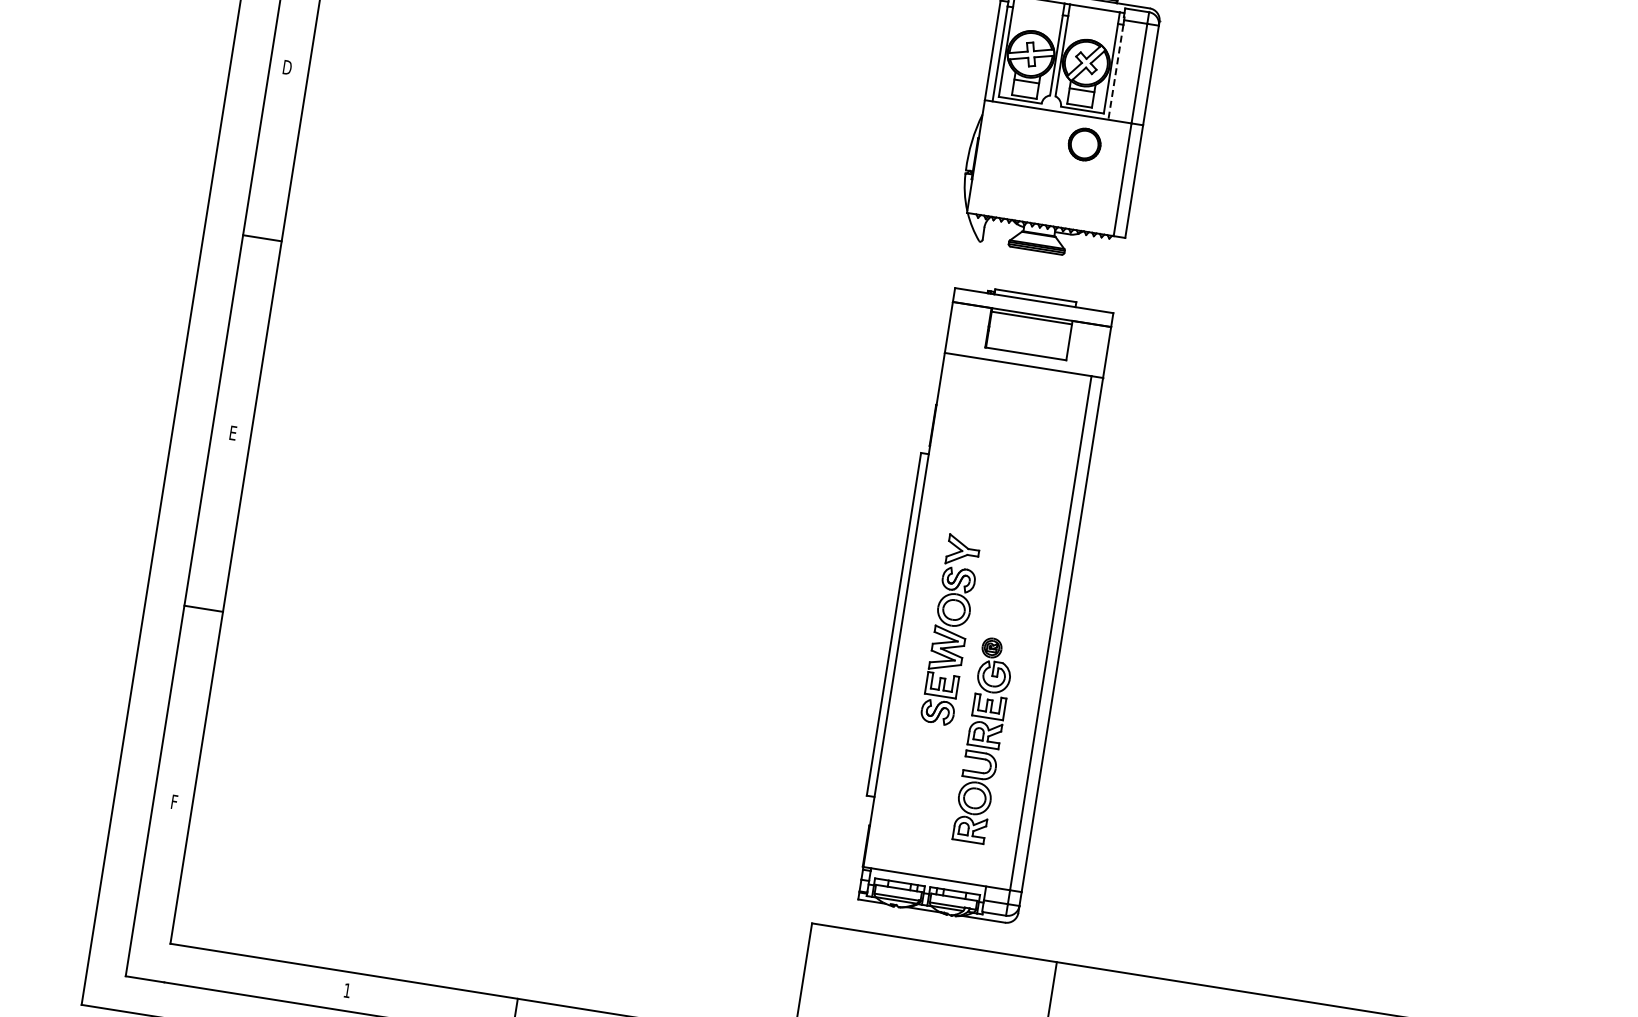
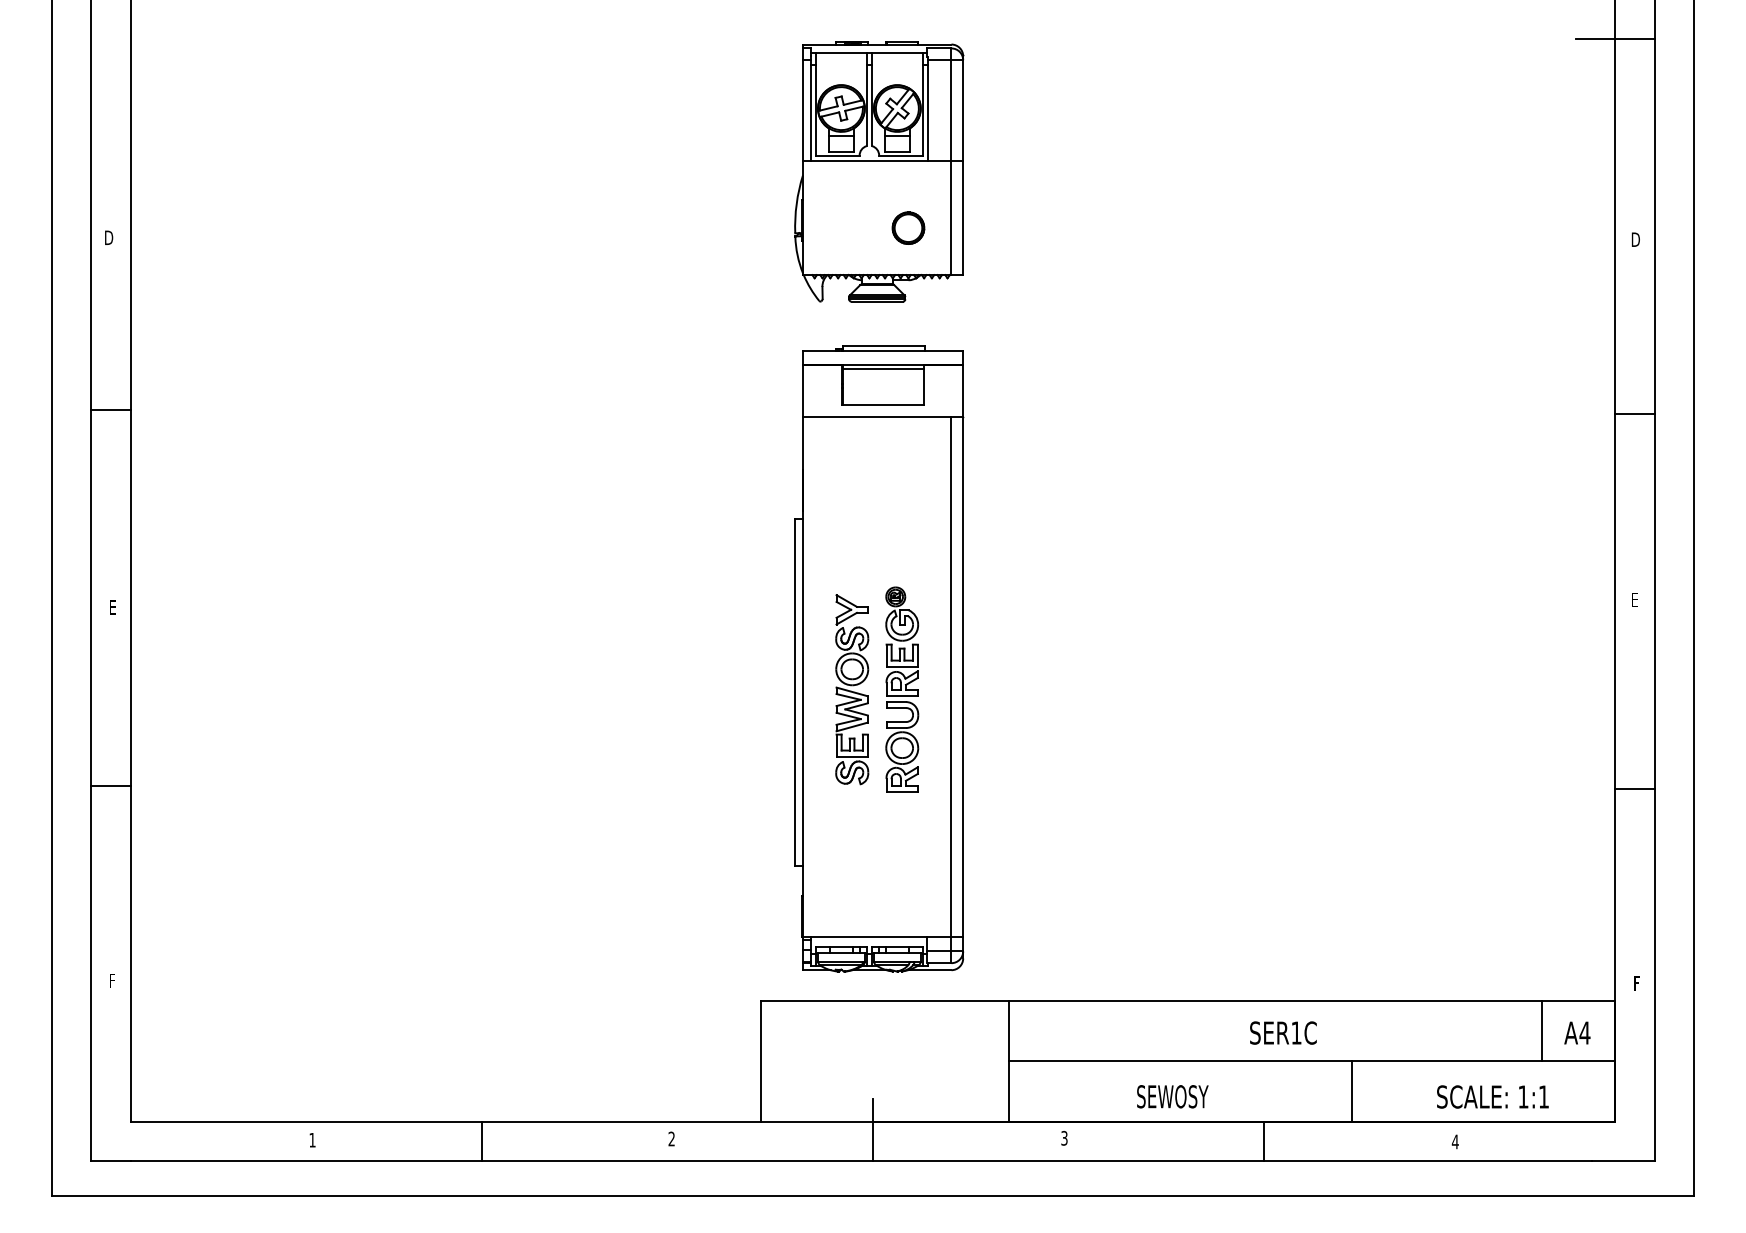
line: (1116, 72) -> (928, 113), dashed -> solid
part: (1084, 143) -> (908, 227), moved
part: (984, 740) -> (902, 689), moved

